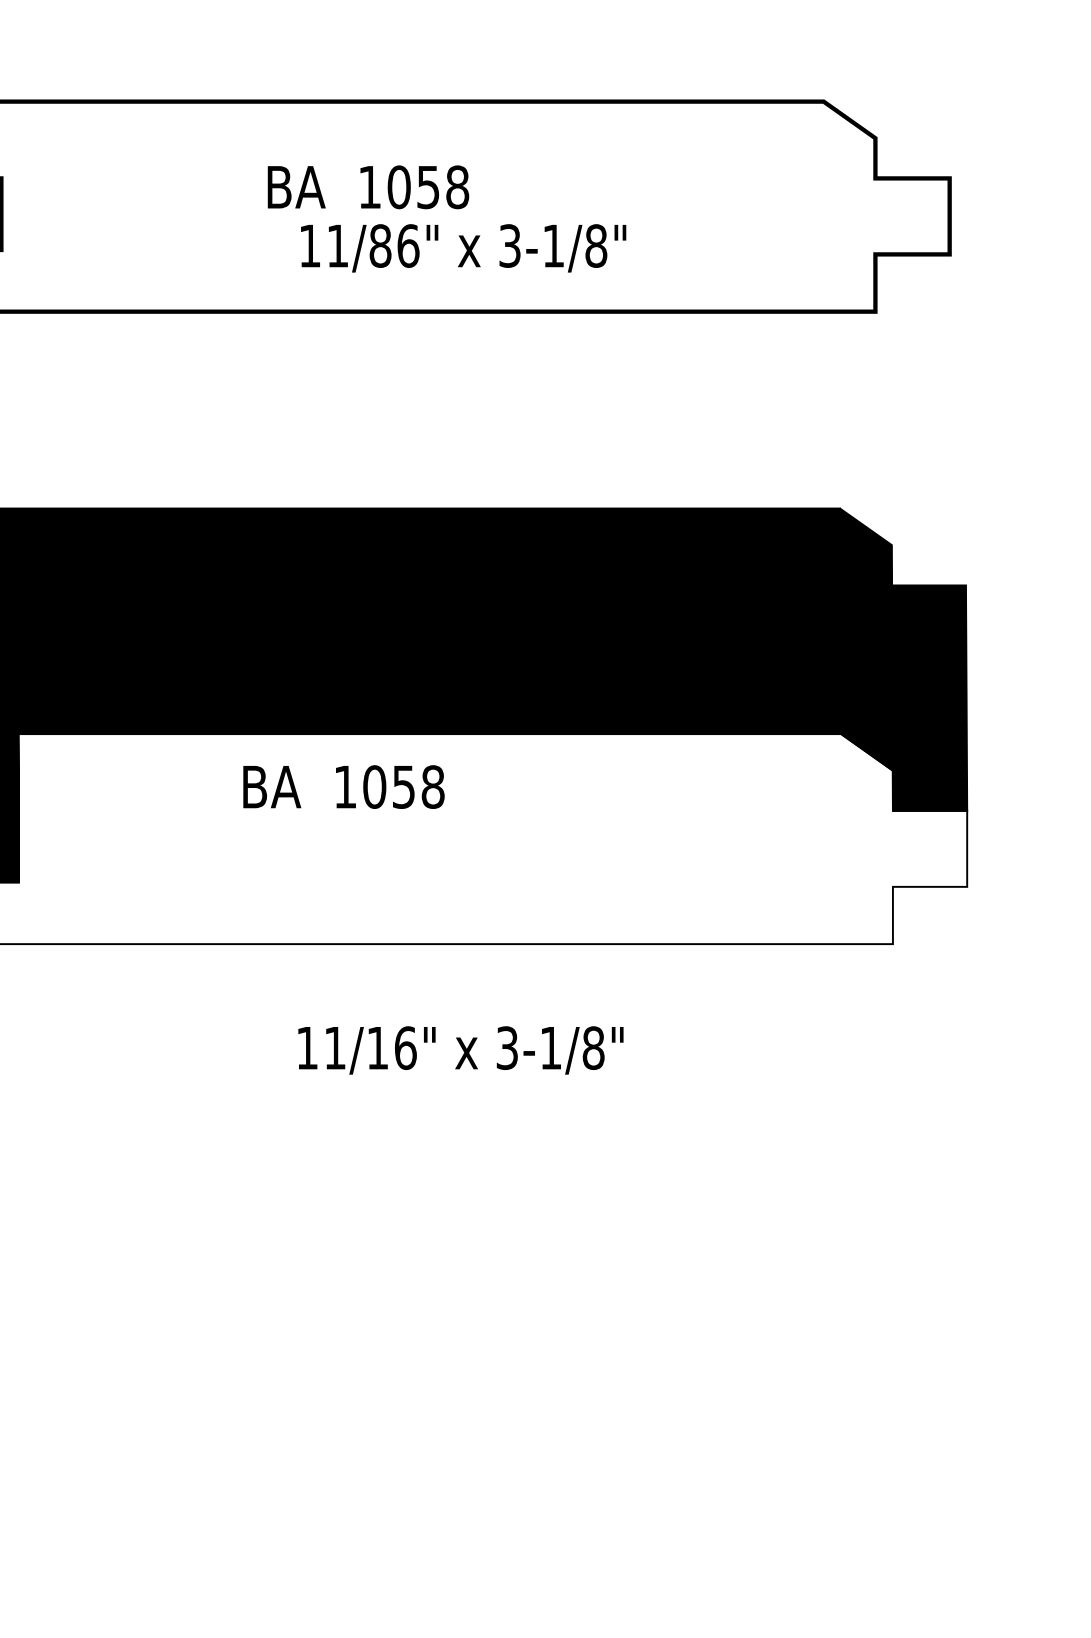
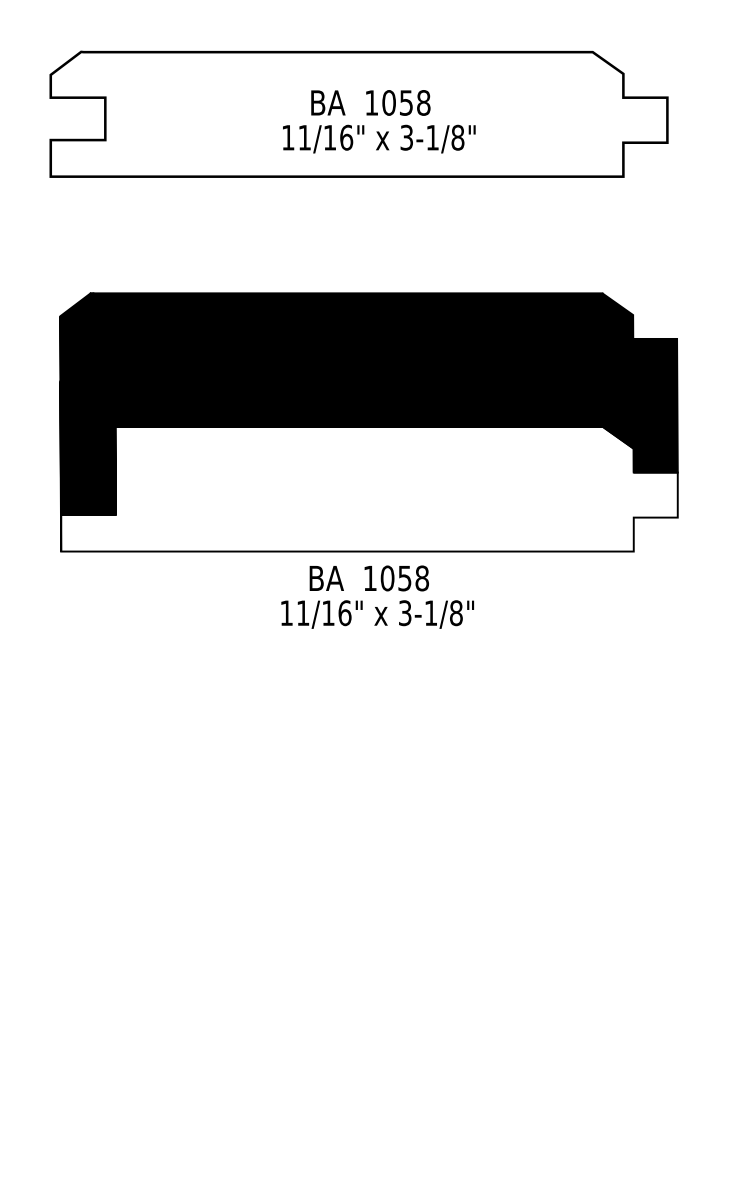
text: (367, 186) -> (370, 102), moved
text: (379, 245) -> (329, 137), 11/86" -> 11/16"
text: (342, 787) -> (368, 578), moved

